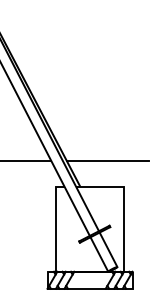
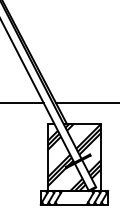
hatch: (100, 221) -> (82, 151), added
hatch: (80, 233) -> (66, 160), added

